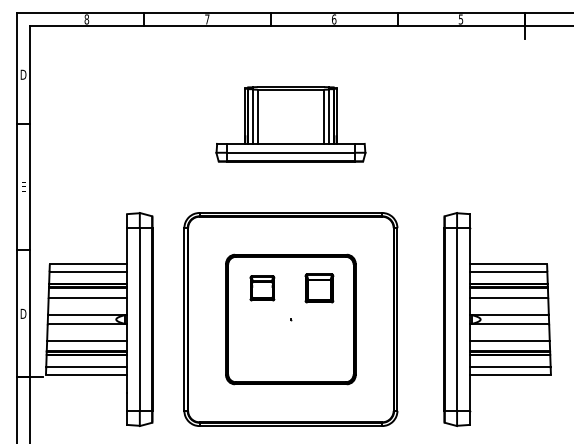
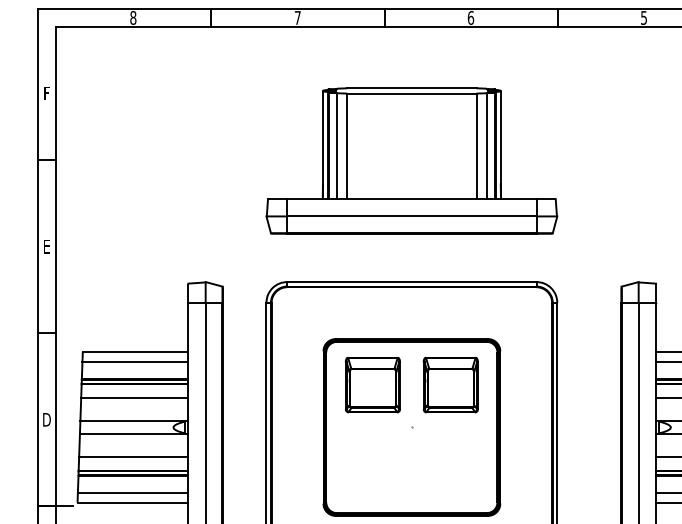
text: (23, 74) -> (46, 93), D -> F
part: (290, 124) -> (411, 161), size x1.43
part: (262, 288) -> (373, 385), size x1.67
part: (319, 288) -> (450, 385), size x1.43

